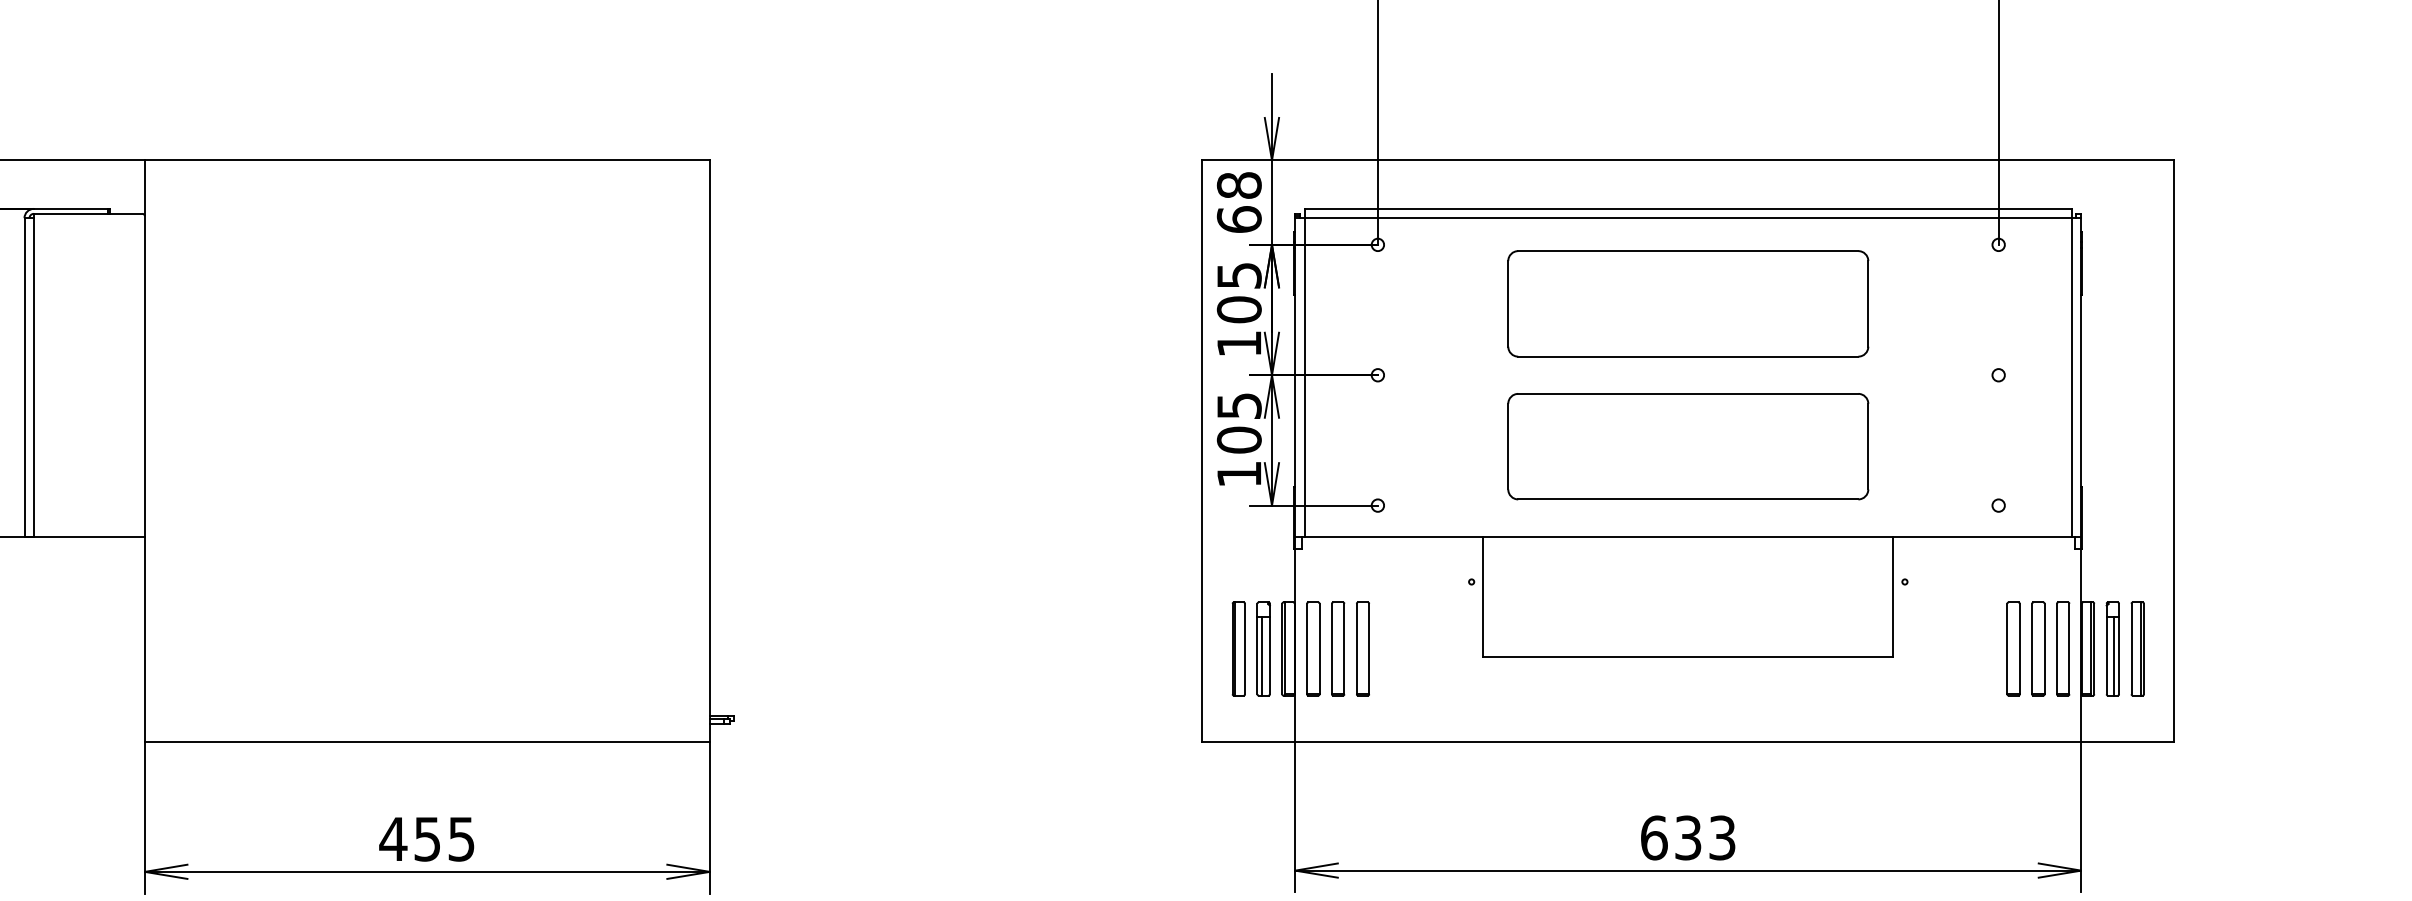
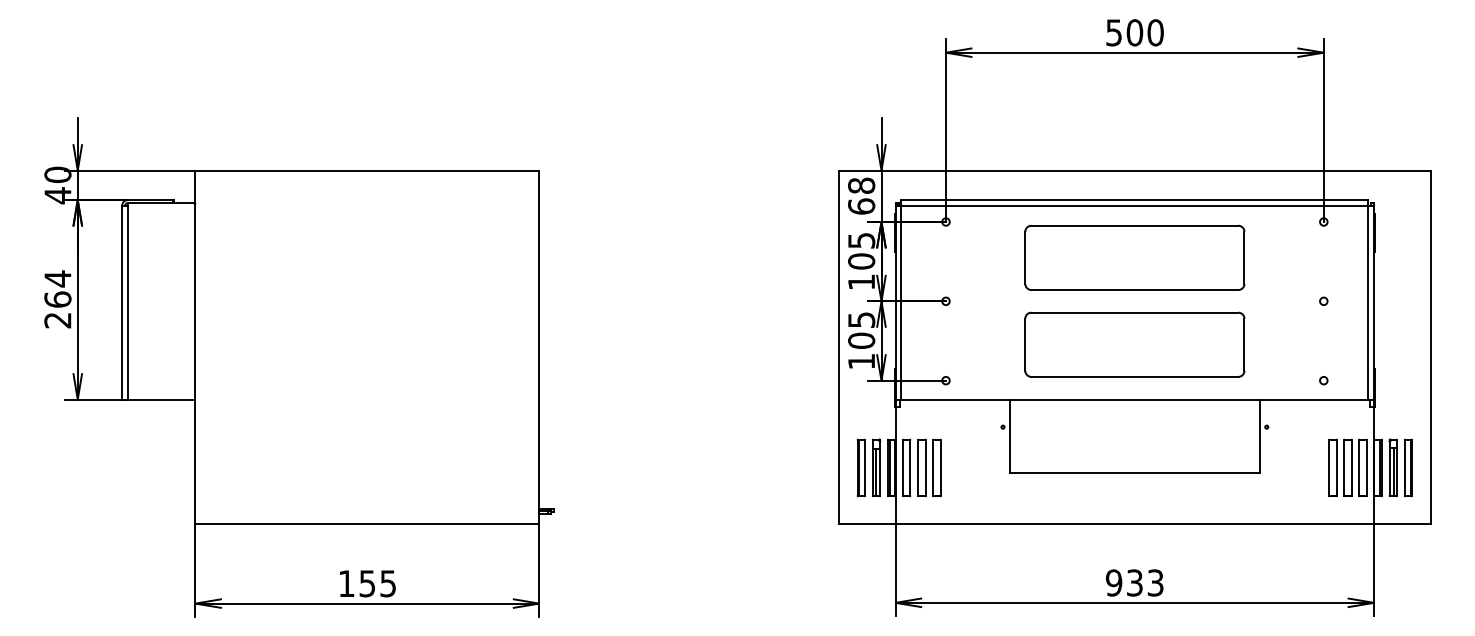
text: (1654, 837) -> (1114, 582), 633 -> 933
text: (393, 838) -> (346, 583), 455 -> 155

